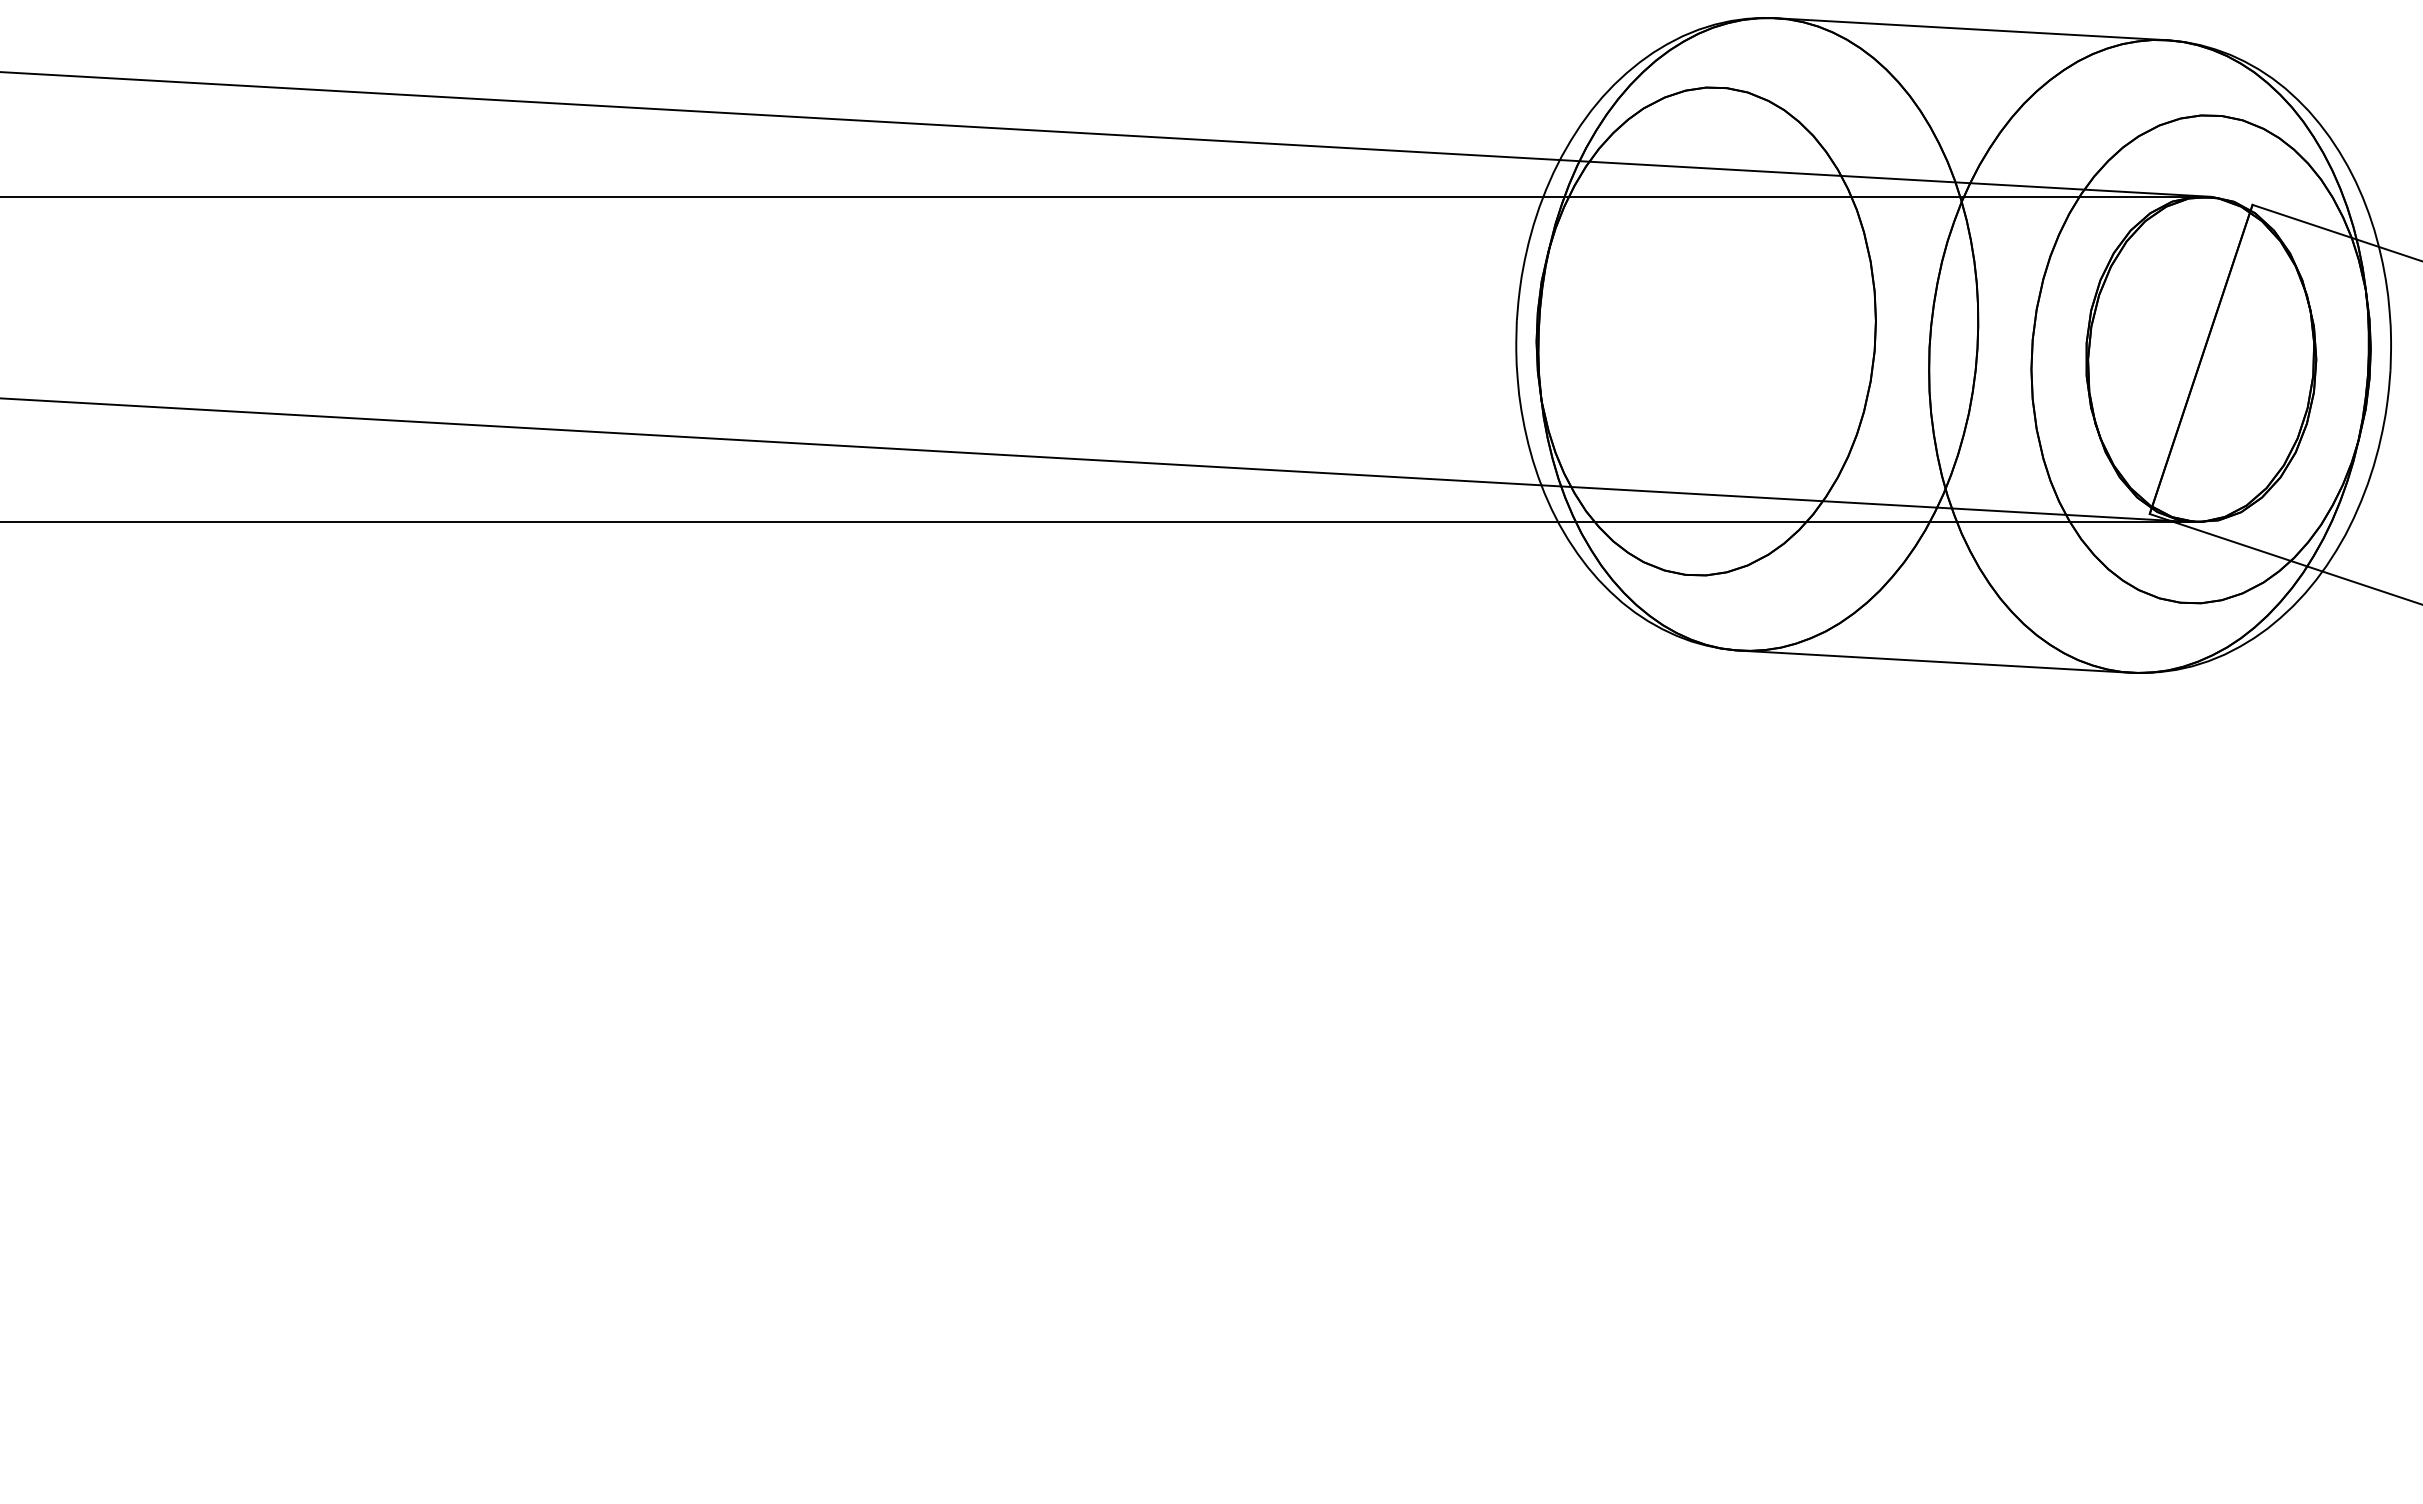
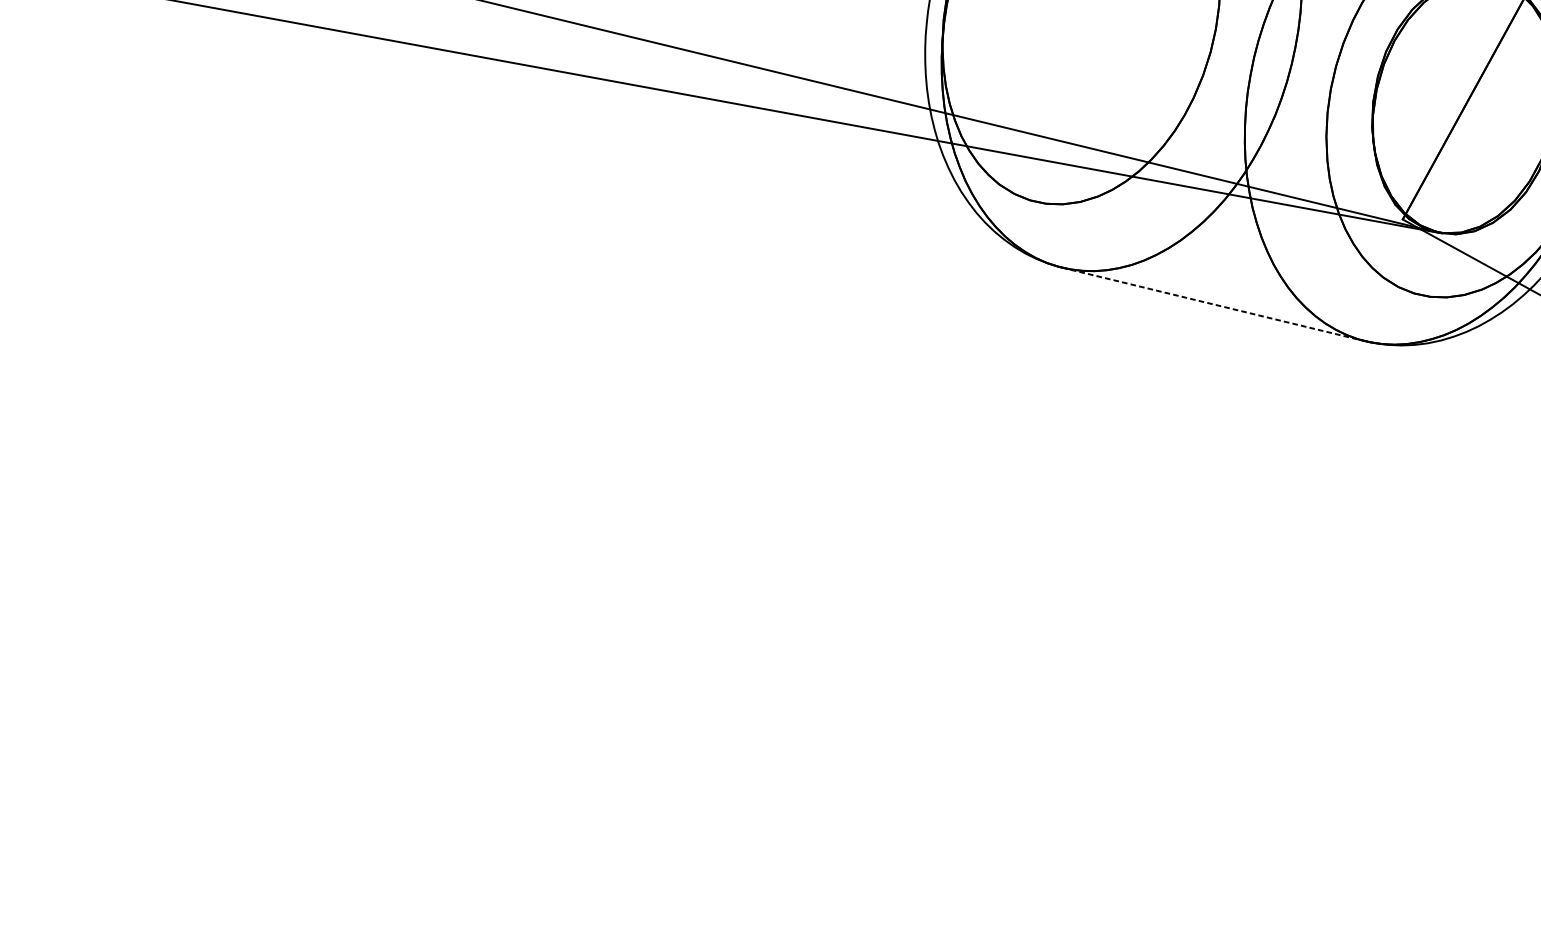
line: (1935, 661) -> (1213, 304), solid -> dashed

